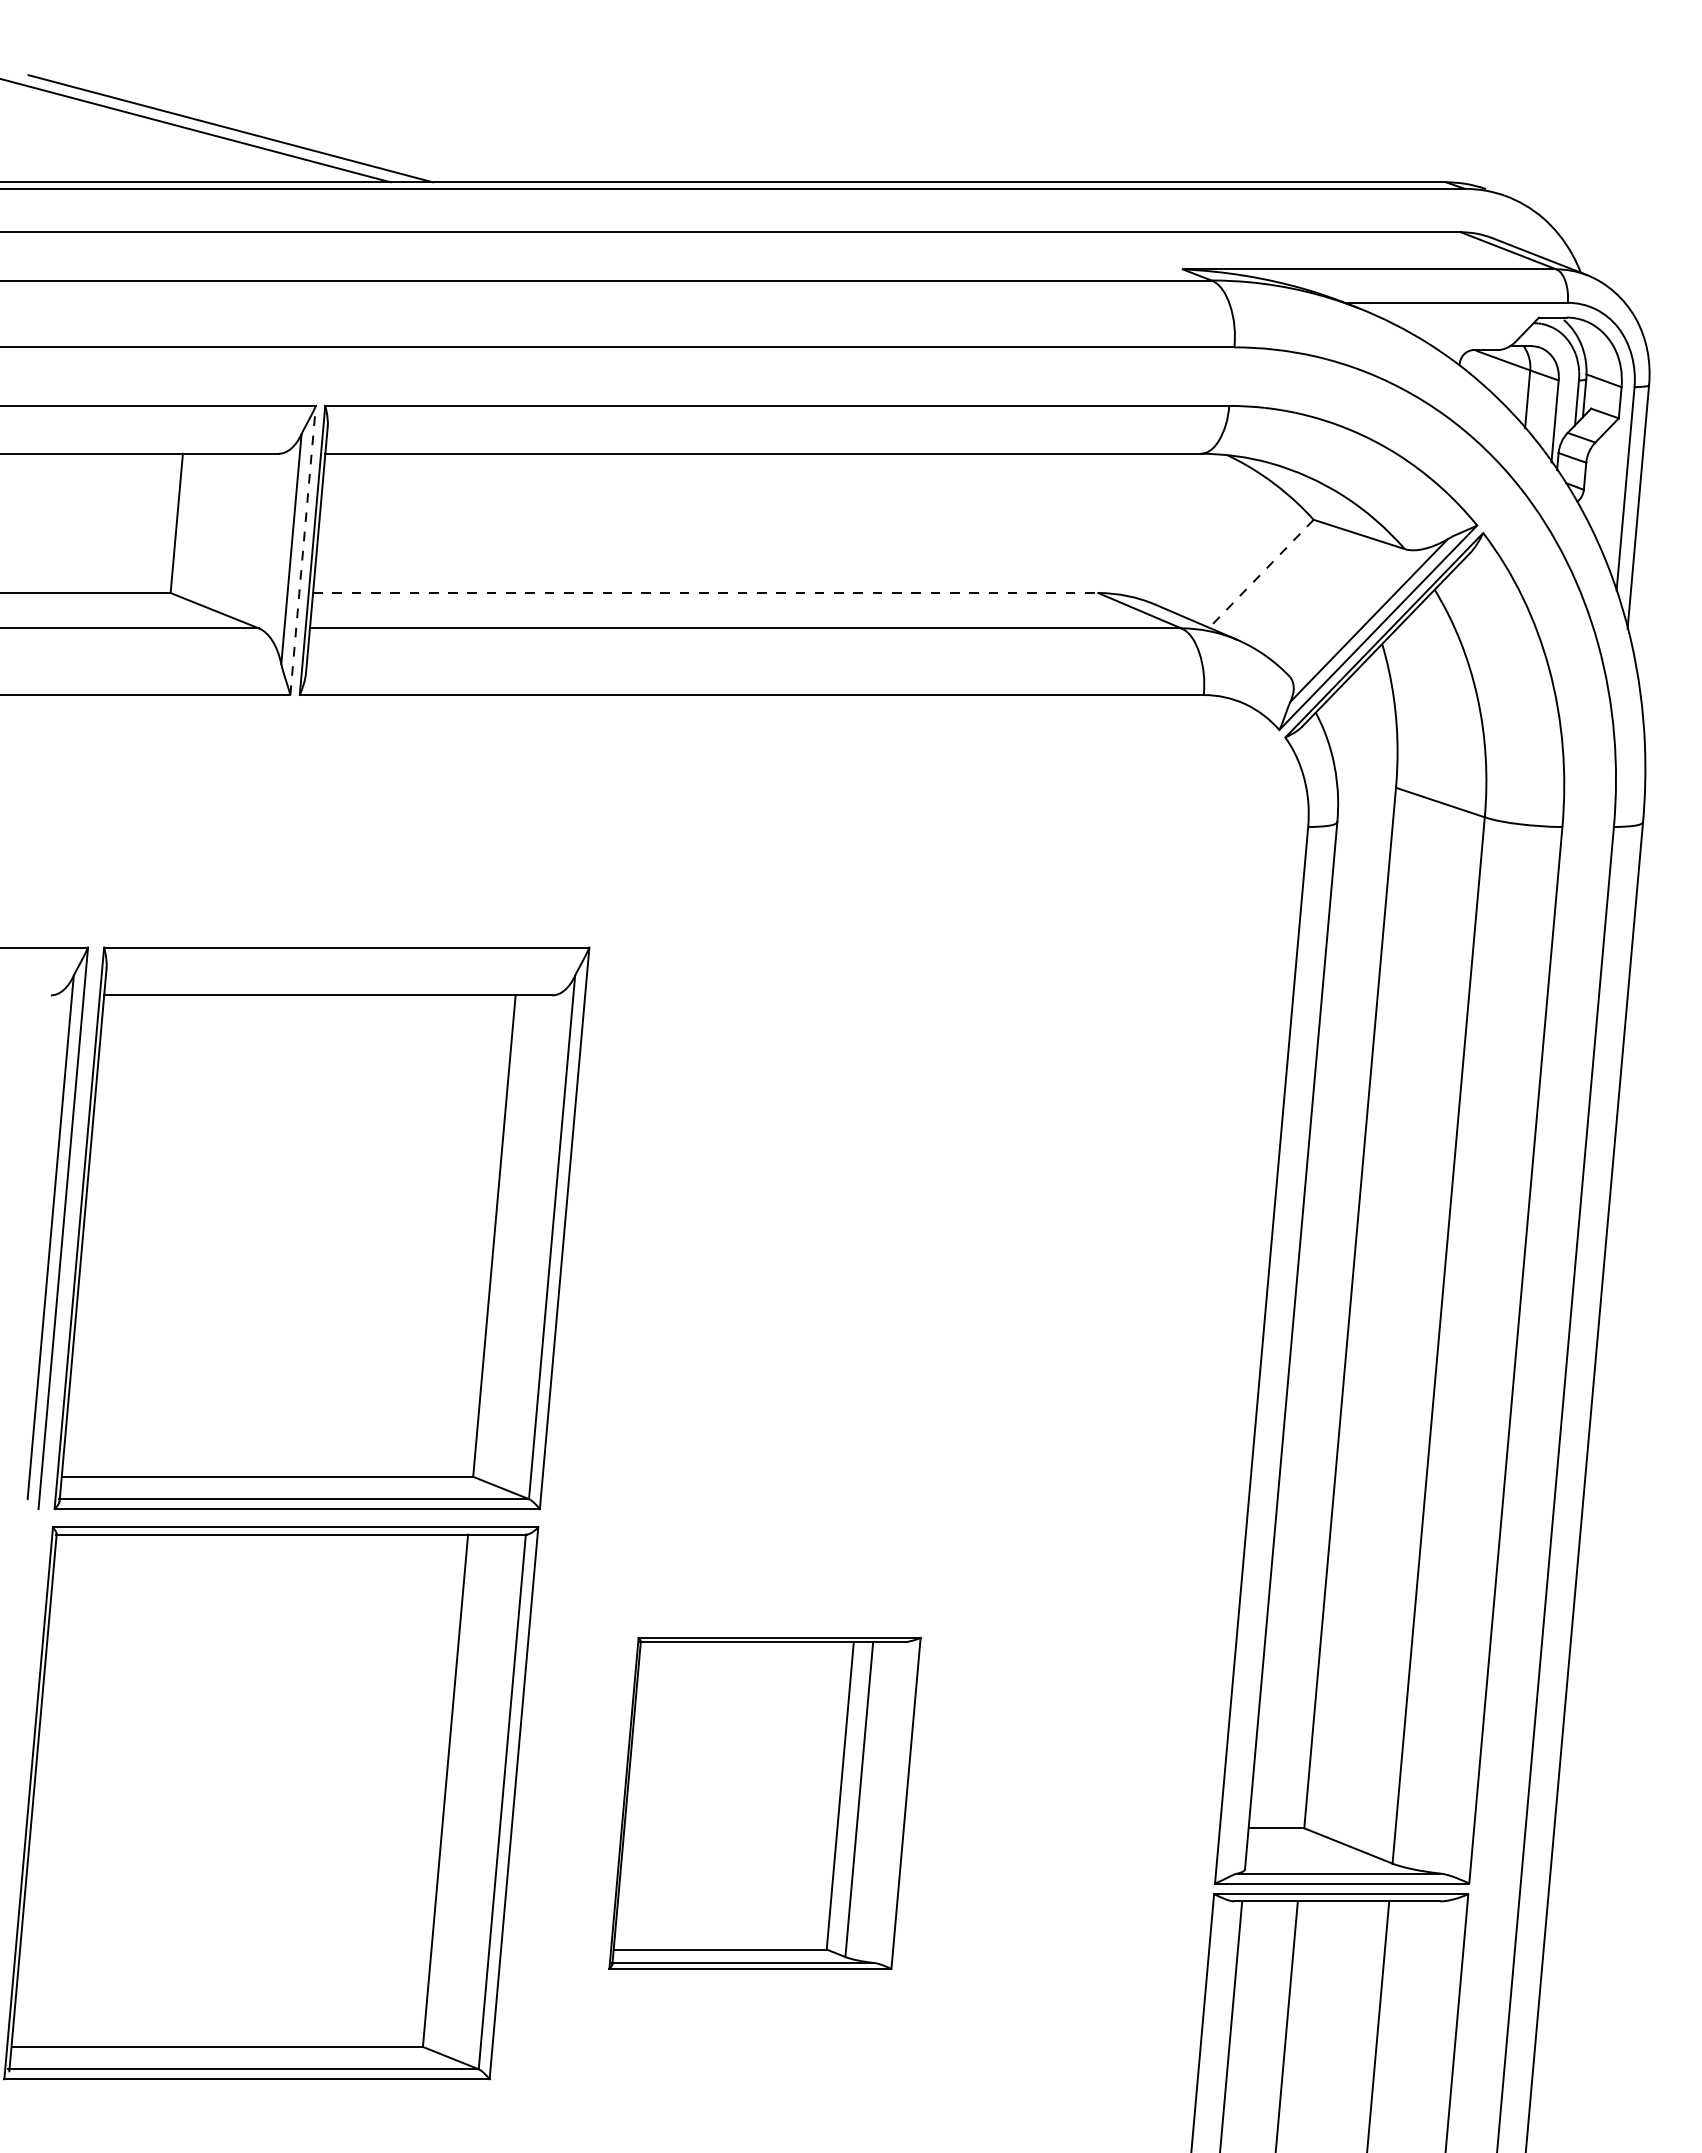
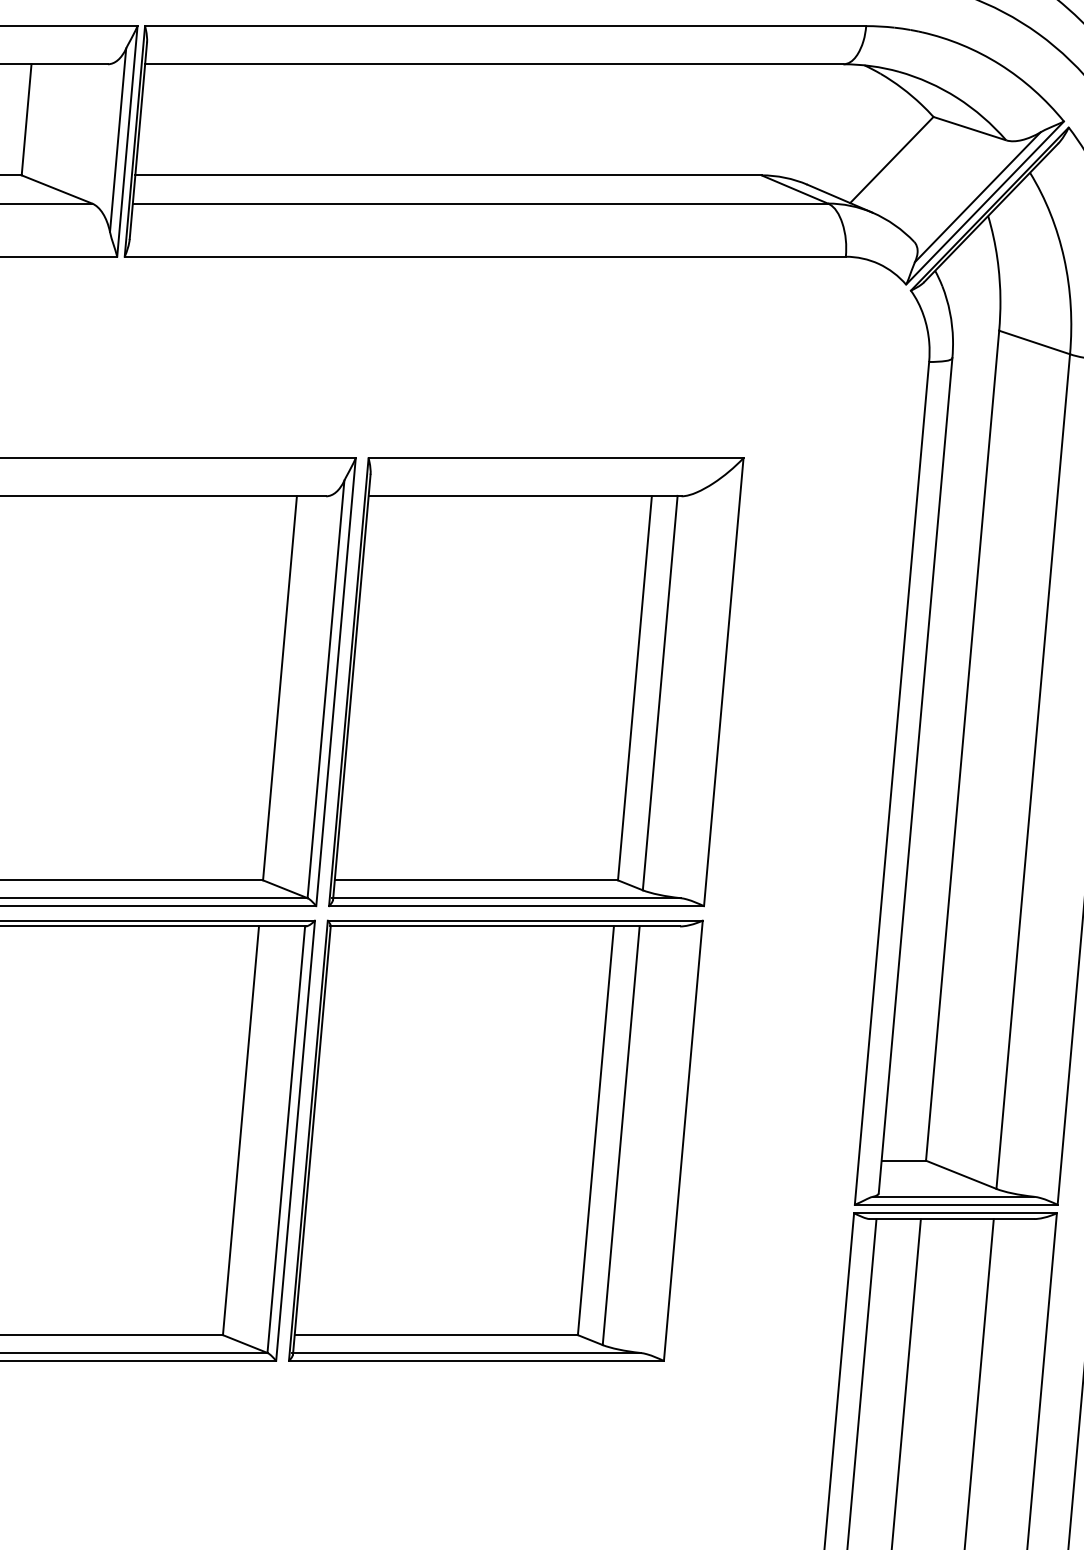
line: (303, 550) -> (127, 141), dashed -> solid
line: (1261, 574) -> (891, 160), dashed -> solid
line: (705, 593) -> (448, 175), dashed -> solid
part: (815, 1228) -> (536, 682), added
part: (764, 1803) -> (495, 1140), size x1.67

